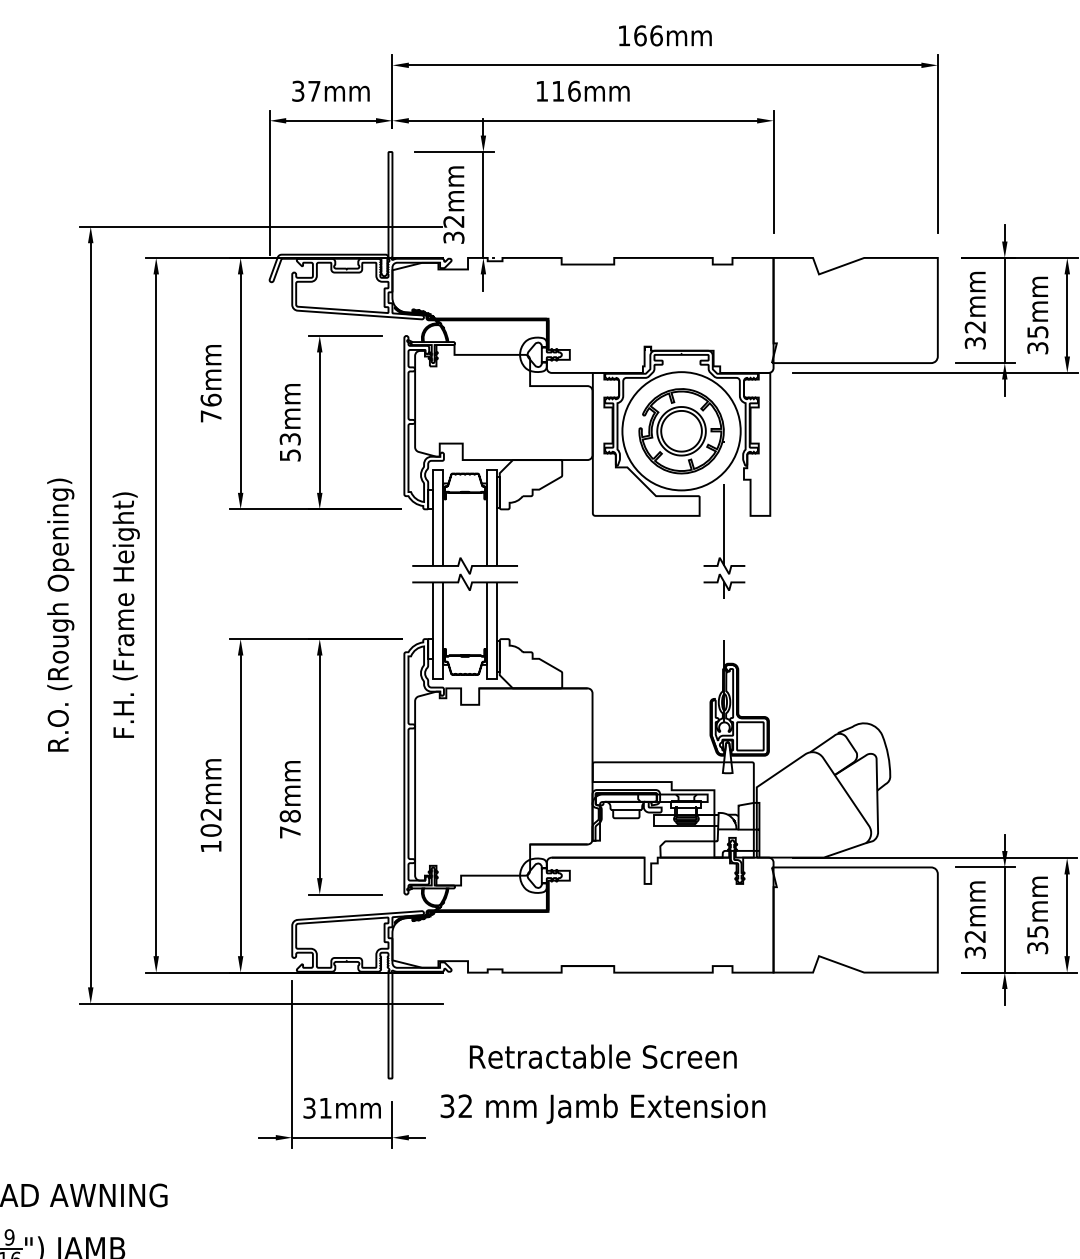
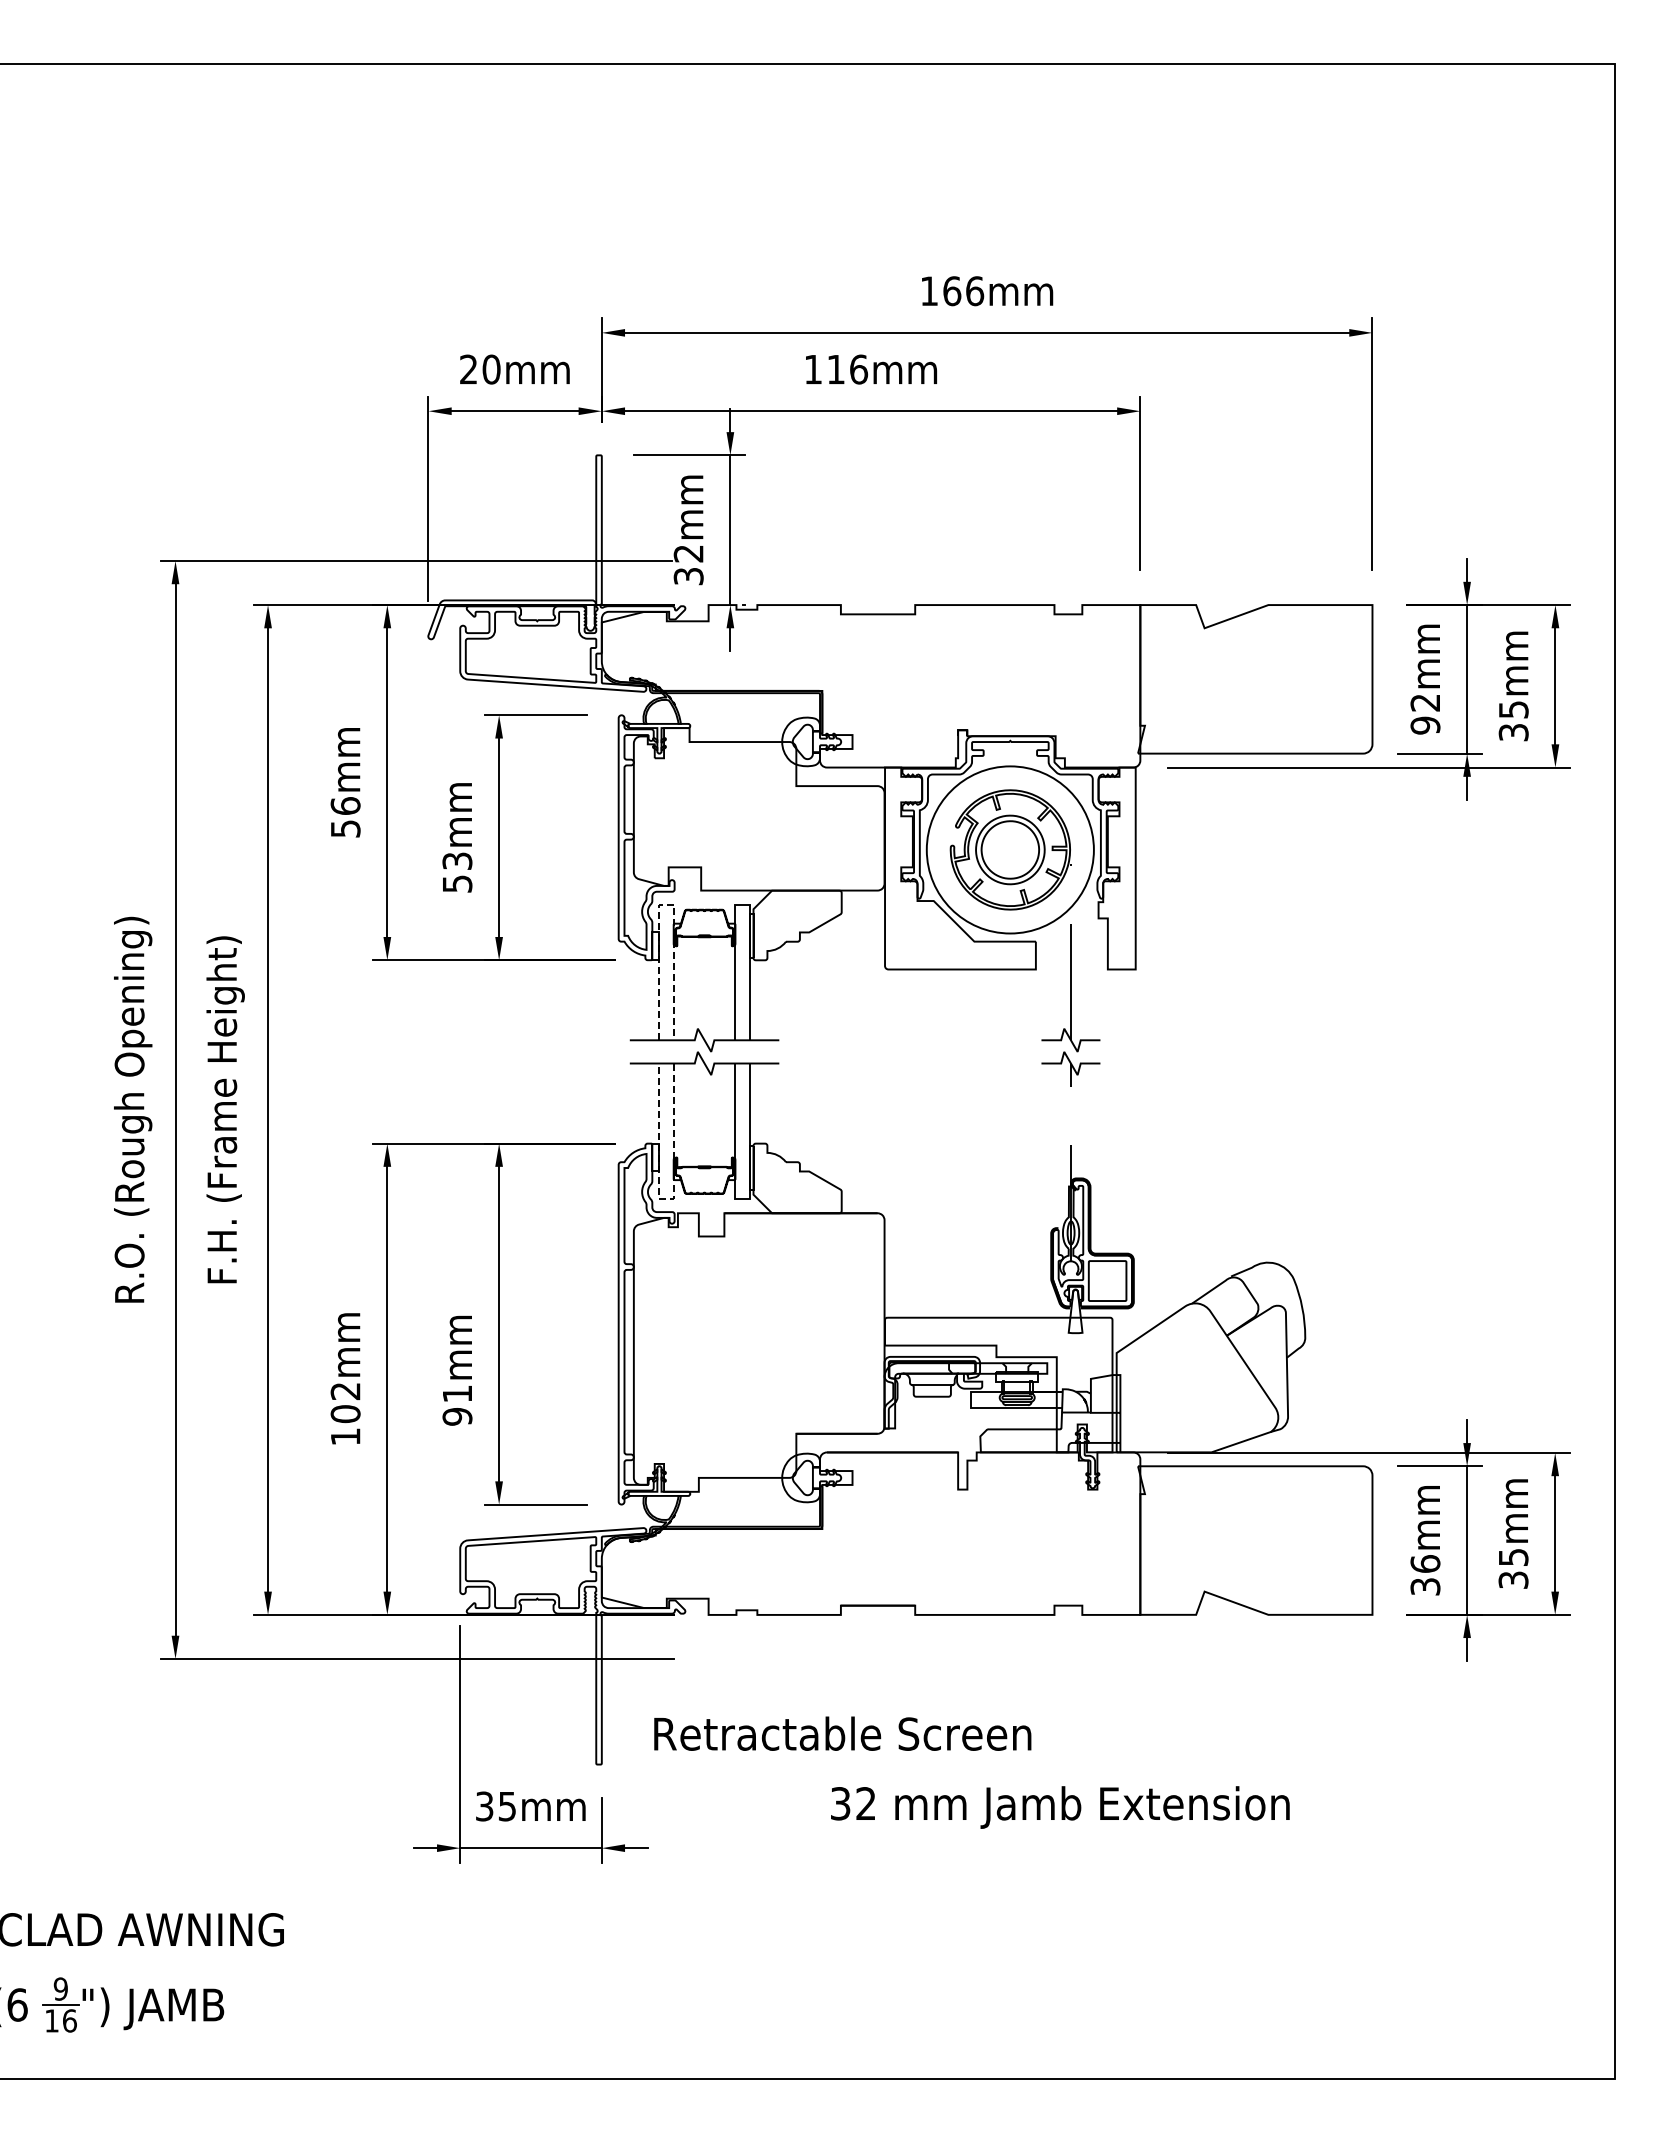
text: (306, 91) -> (480, 369), 37mm -> 20mm
text: (975, 343) -> (1425, 725), 32mm -> 92mm
text: (211, 416) -> (345, 828), 76mm -> 56mm
line: (438, 469) -> (666, 904), solid -> dashed
line: (438, 678) -> (666, 1199), solid -> dashed
text: (290, 824) -> (457, 1405), 78mm -> 91mm
text: (975, 936) -> (1425, 1563), 32mm -> 36mm
text: (603, 1056) -> (842, 1733), moved
text: (325, 1108) -> (507, 1806), 31mm -> 35mm
text: (603, 1108) -> (1060, 1807), moved

